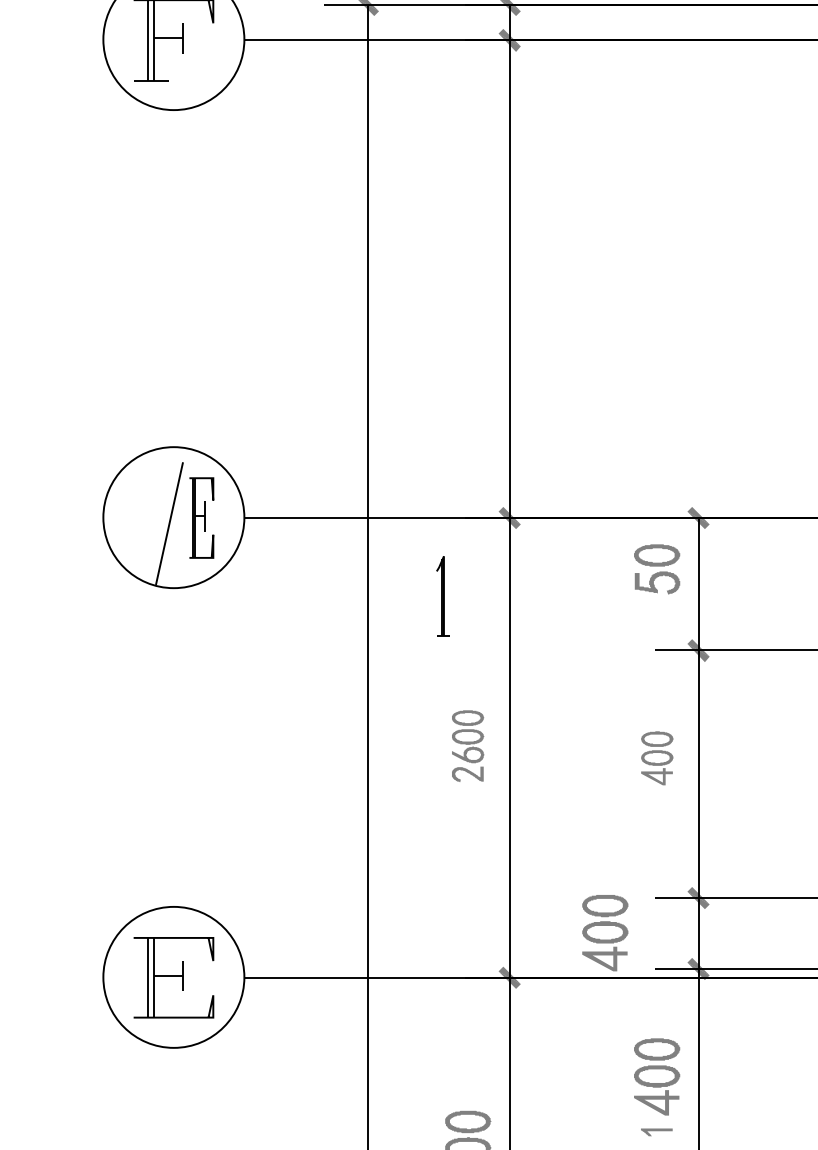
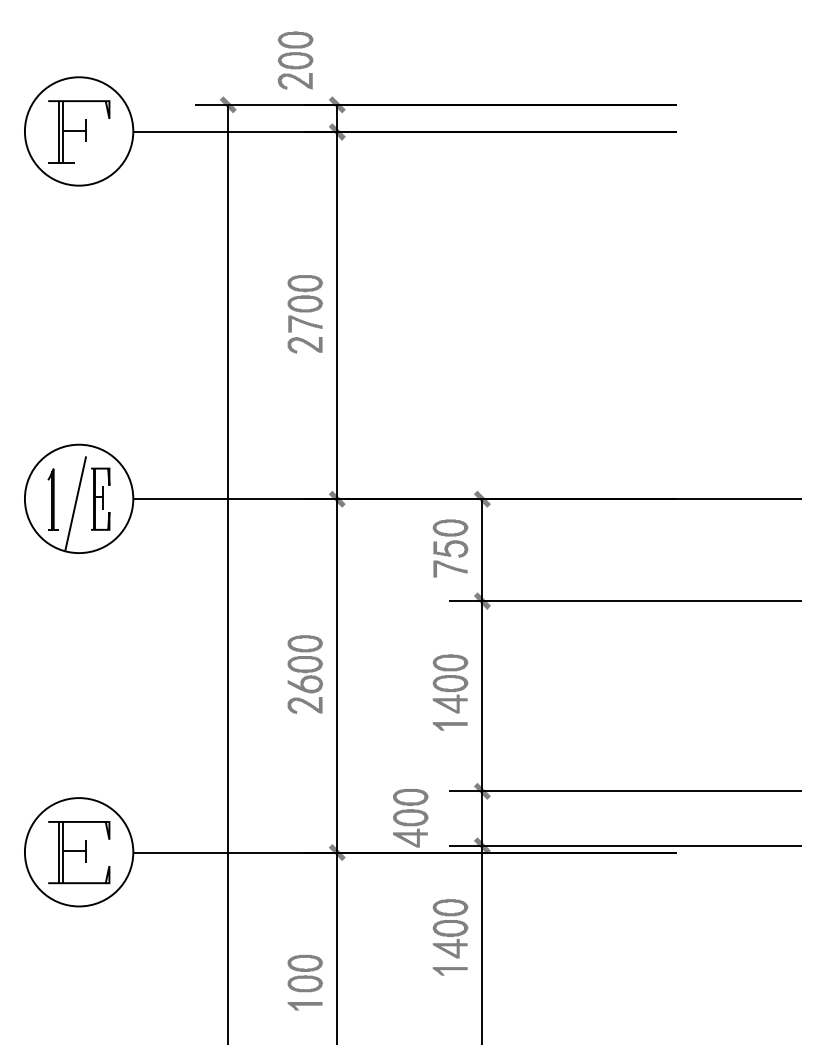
part: (467, 277) -> (304, 314), added
part: (442, 596) -> (52, 499), moved
fill: (657, 608) -> (450, 568), added
part: (467, 746) -> (304, 674), size x1.43
part: (657, 757) -> (450, 683), size x1.43
fill: (655, 813) -> (449, 726), added
part: (657, 1132) -> (450, 971), size x1.43

